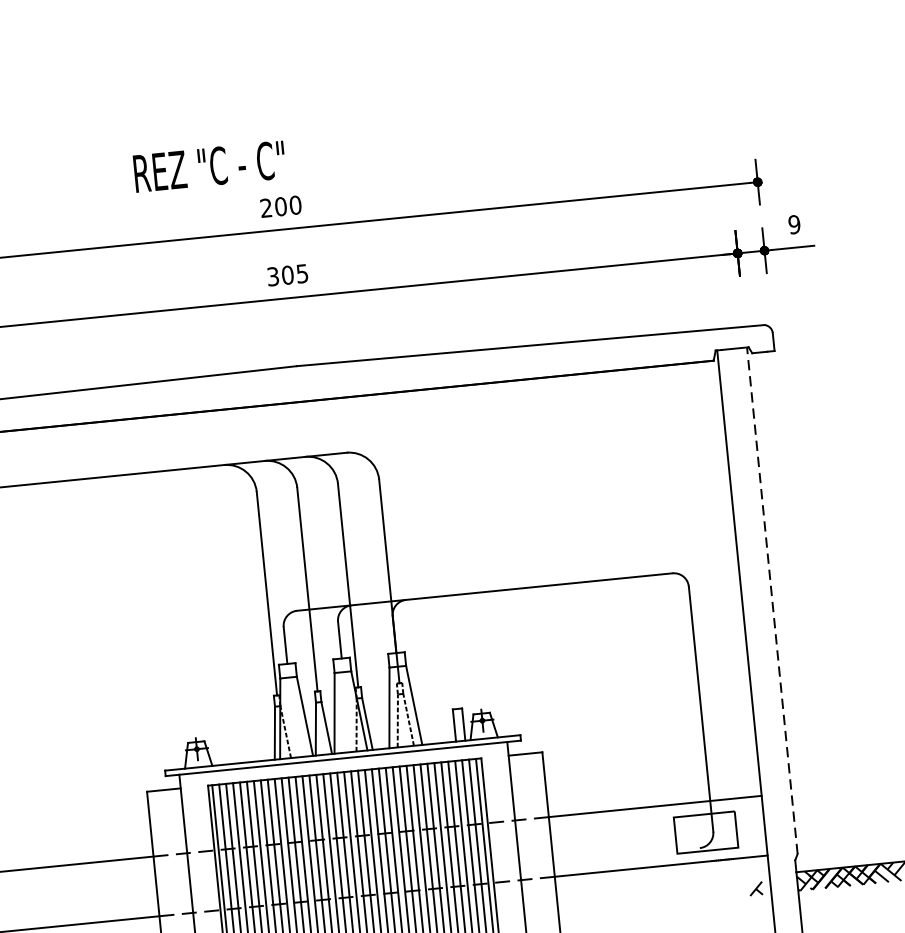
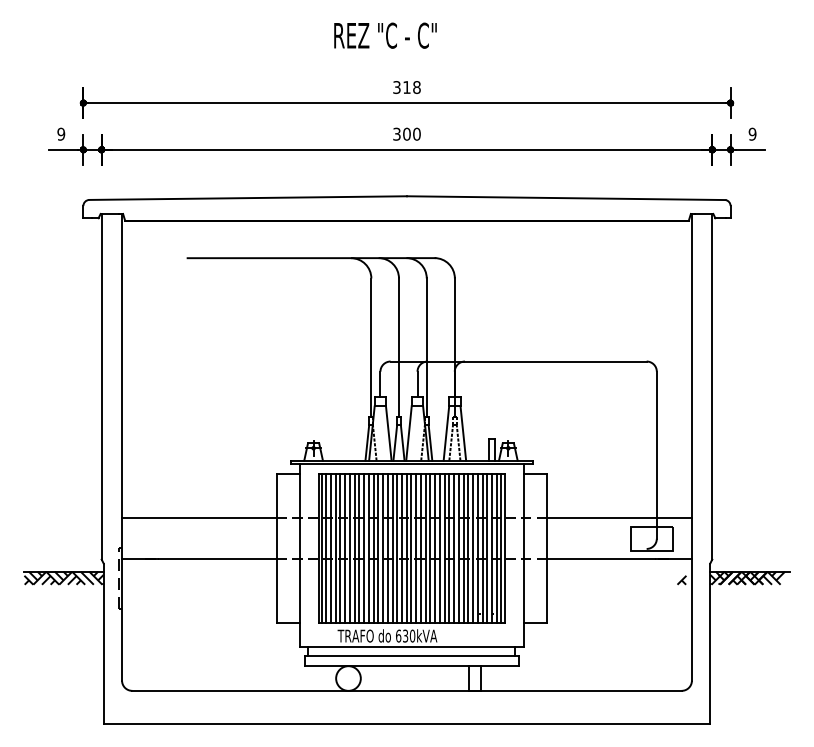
text: (209, 166) -> (385, 35), moved
text: (280, 206) -> (406, 87), 200 -> 318
text: (301, 272) -> (416, 133), 305 -> 300
line: (772, 600) -> (712, 386), dashed -> solid

